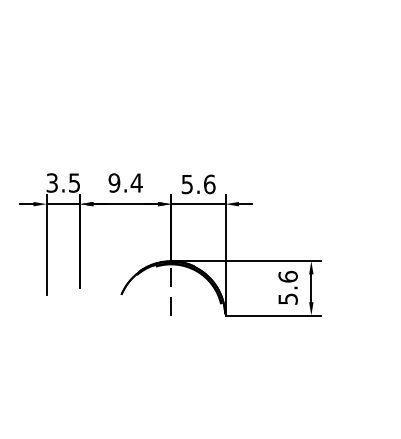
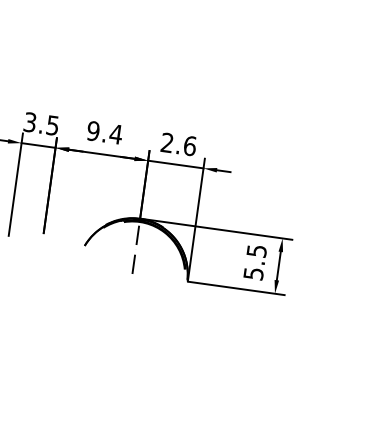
text: (186, 184) -> (166, 142), 5.6 -> 2.6
text: (287, 276) -> (256, 250), 5.6 -> 5.5

